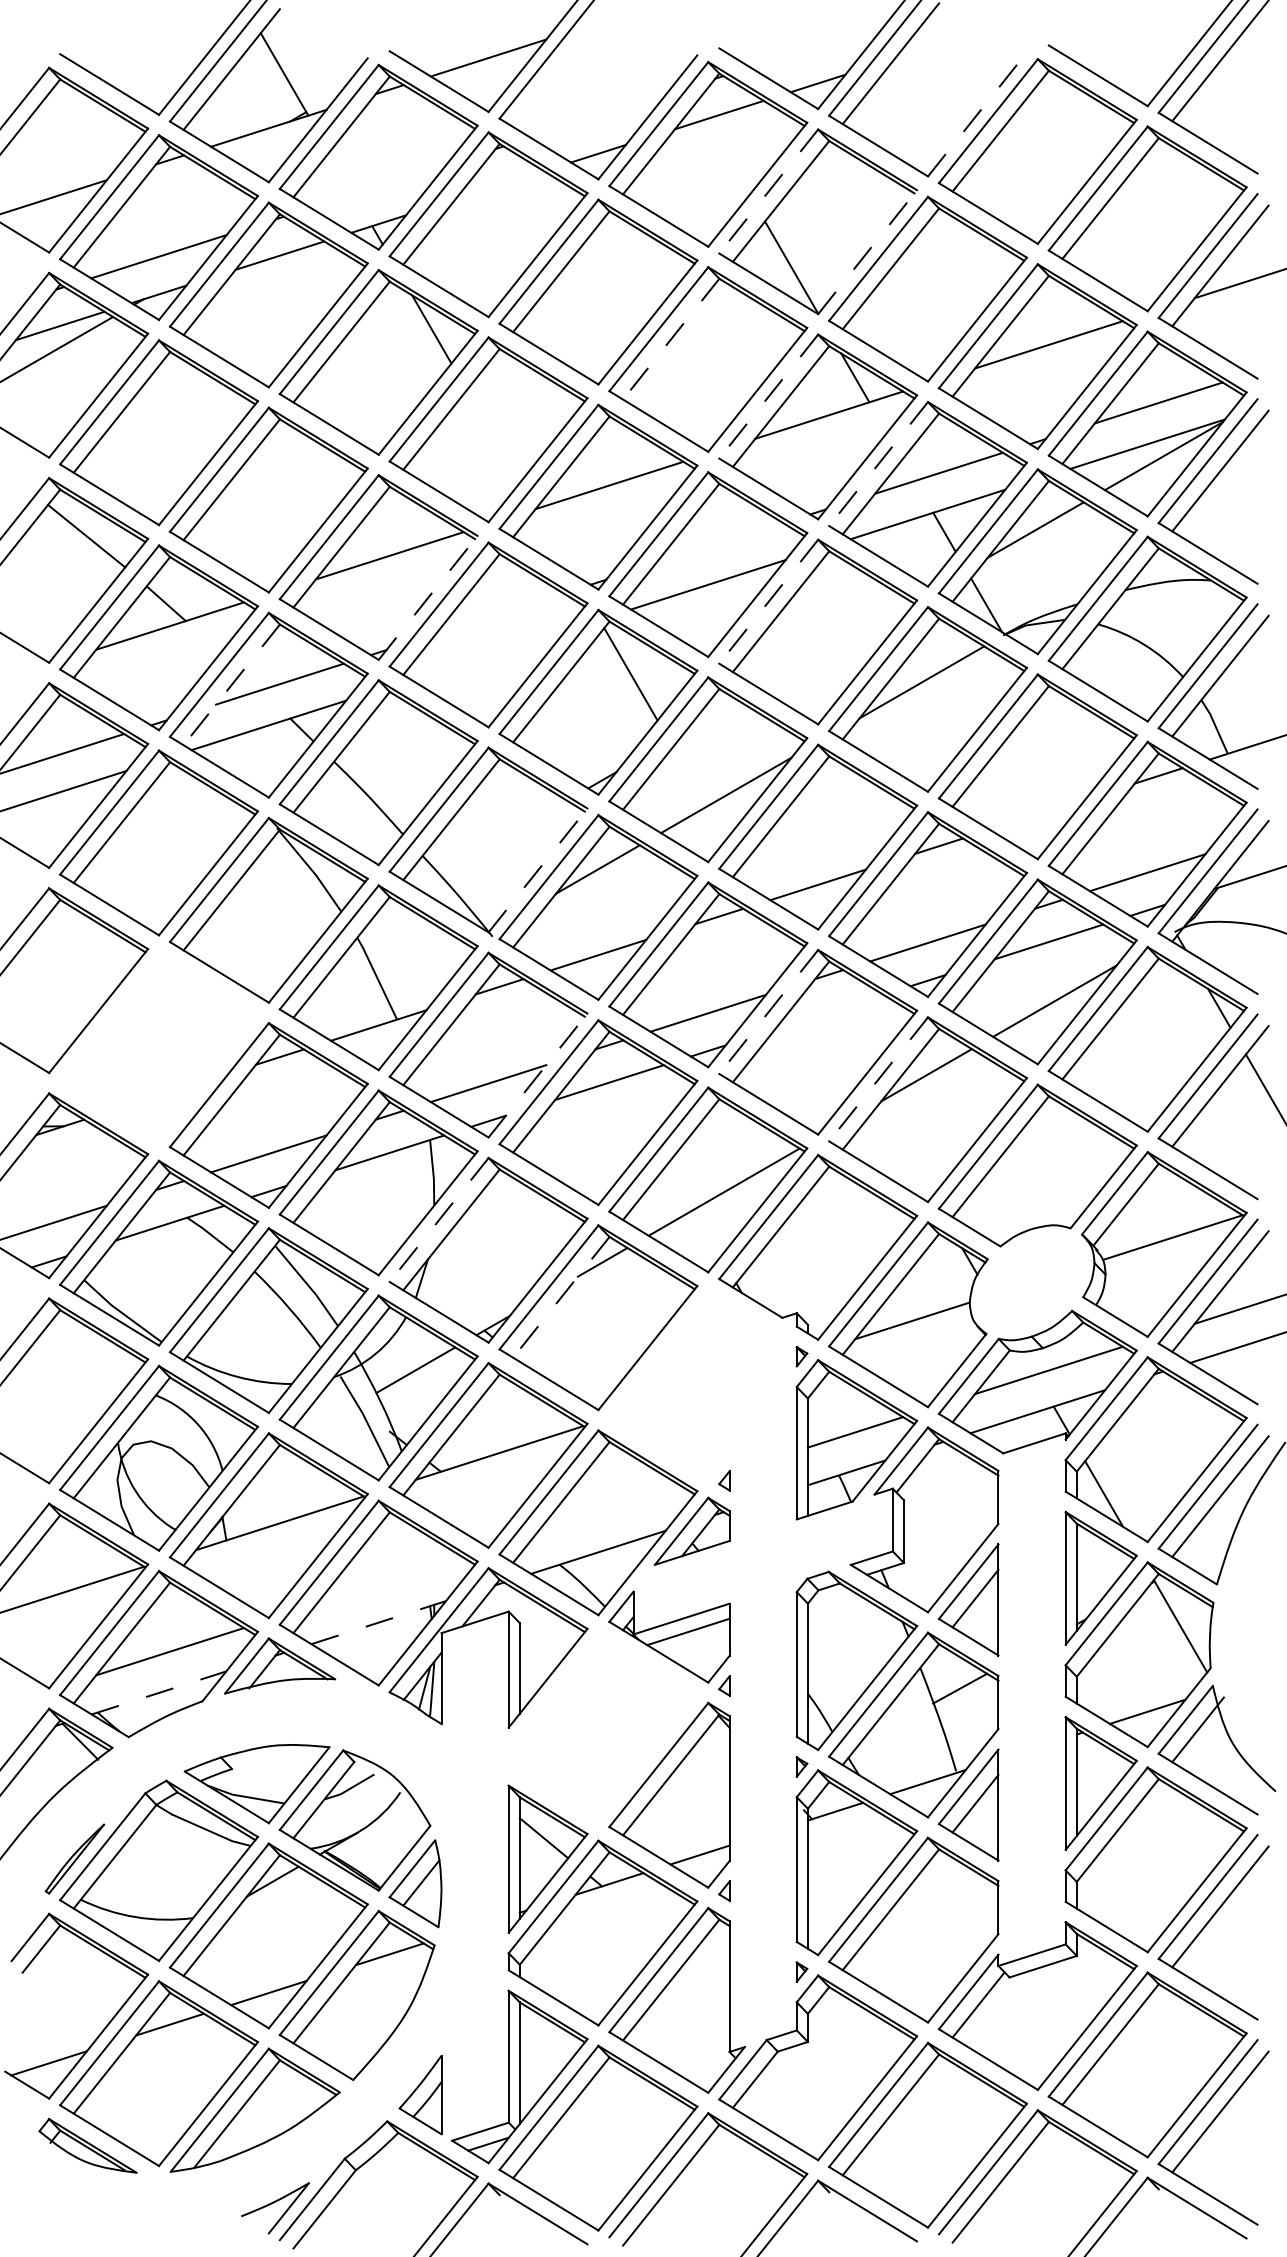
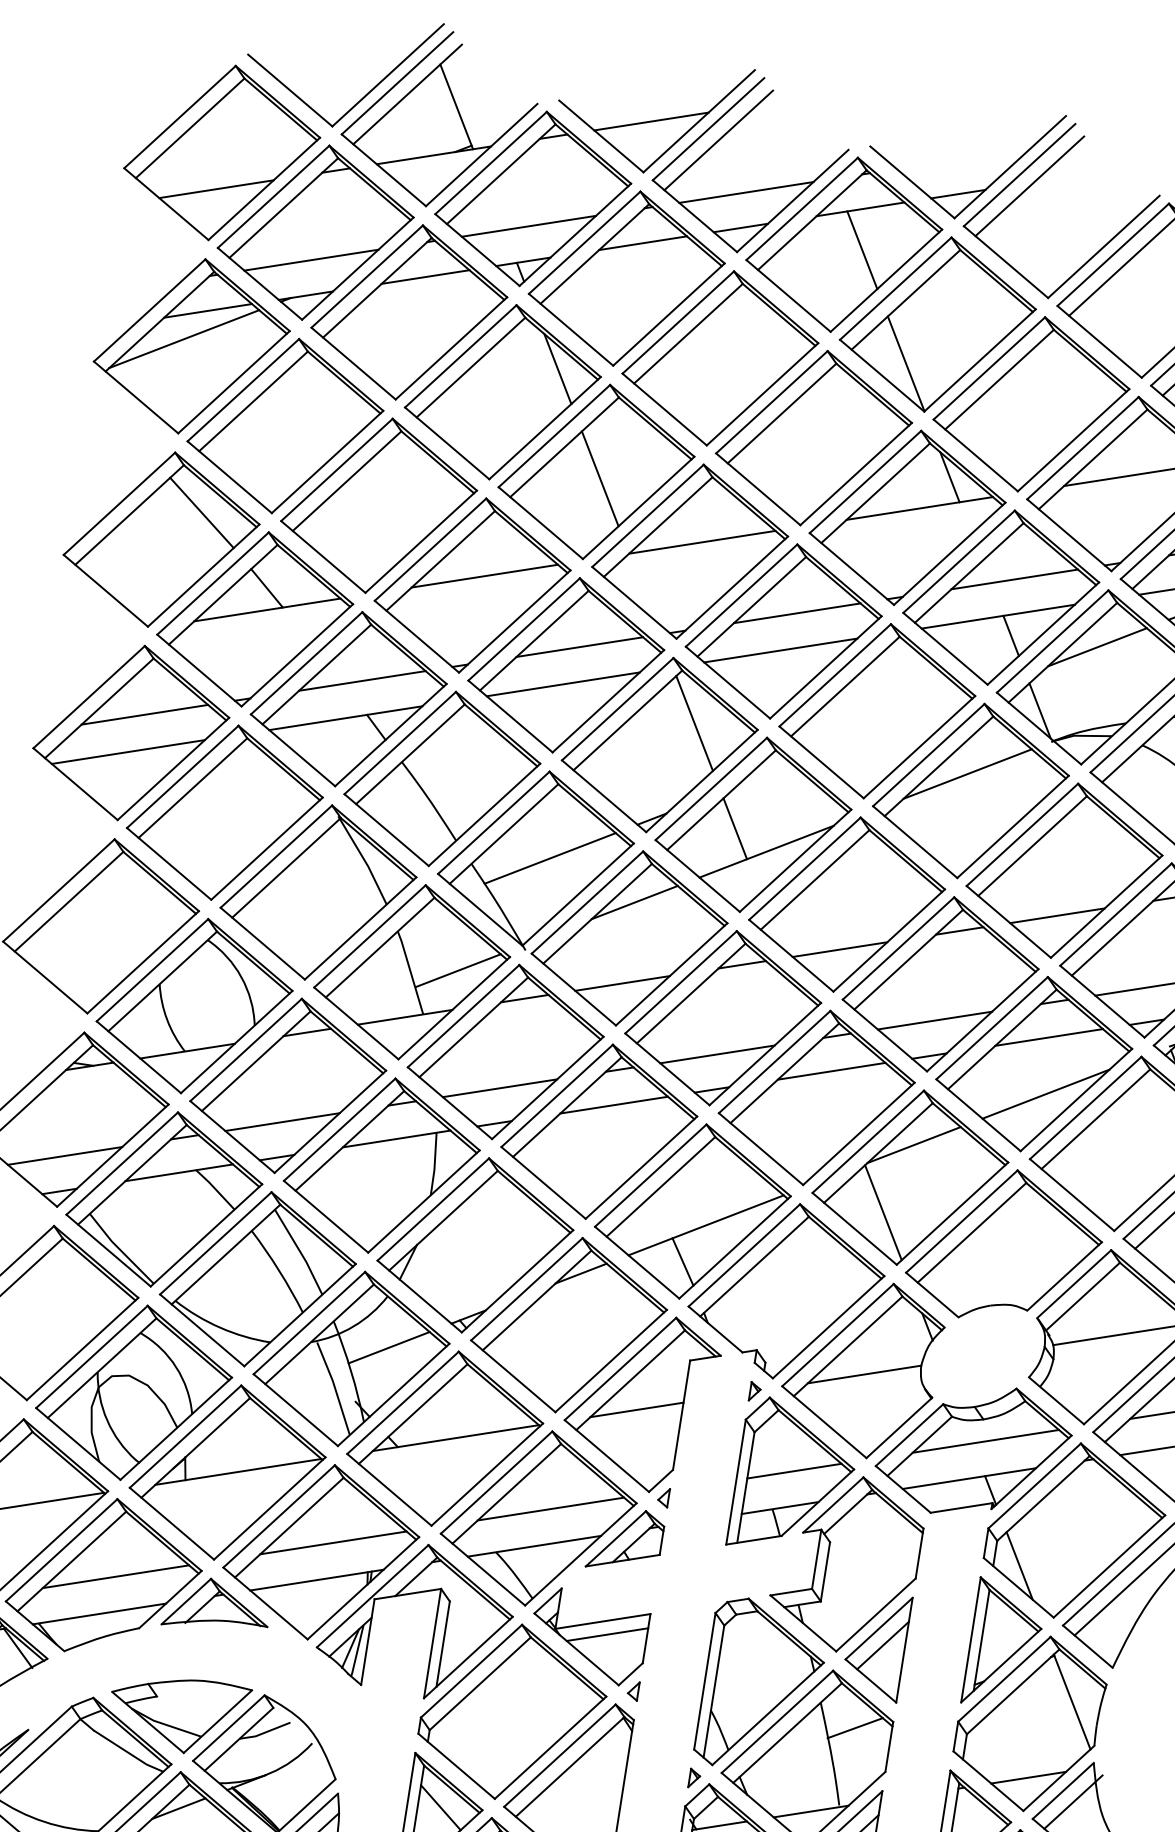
line: (561, 66) -> (718, 140), added
line: (977, 114) -> (1103, 246), dashed -> solid
line: (598, 115) -> (746, 191), added
line: (727, 156) -> (862, 249), added
line: (499, 185) -> (642, 243), added
line: (378, 186) -> (528, 226), added
line: (768, 191) -> (895, 288), dashed -> solid
line: (867, 251) -> (980, 359), dashed -> solid
line: (670, 339) -> (781, 413), dashed -> solid
line: (768, 397) -> (865, 482), dashed -> solid
line: (493, 436) -> (600, 479), added
line: (878, 464) -> (958, 562), dashed -> solid
line: (719, 543) -> (797, 613), added
line: (428, 597) -> (515, 621), dashed -> solid
line: (768, 602) -> (834, 676), dashed -> solid
line: (499, 613) -> (579, 646), added
line: (488, 654) -> (563, 683), added
line: (231, 685) -> (316, 675), dashed -> solid
line: (689, 776) -> (734, 828), added
line: (1037, 814) -> (1057, 915), added
line: (503, 837) -> (550, 858), added
line: (538, 870) -> (578, 894), dashed -> solid
line: (426, 968) -> (458, 970), added
line: (828, 1011) -> (831, 1070), added
line: (768, 1012) -> (774, 1062), dashed -> solid
part: (158, 1047) -> (194, 1005), added
line: (538, 1075) -> (548, 1087), dashed -> solid
line: (878, 1079) -> (868, 1141), dashed -> solid
line: (905, 1150) -> (883, 1212), added
line: (438, 1220) -> (432, 1209), dashed -> solid
line: (705, 1233) -> (682, 1261), added
line: (561, 1297) -> (537, 1300), dashed -> solid
part: (684, 1384) -> (640, 1400), added
line: (609, 1510) -> (551, 1508), added
line: (389, 1581) -> (333, 1542), added
line: (378, 1622) -> (316, 1579), dashed -> solid
line: (159, 1692) -> (99, 1613), dashed -> solid
part: (602, 1727) -> (512, 1712), added

